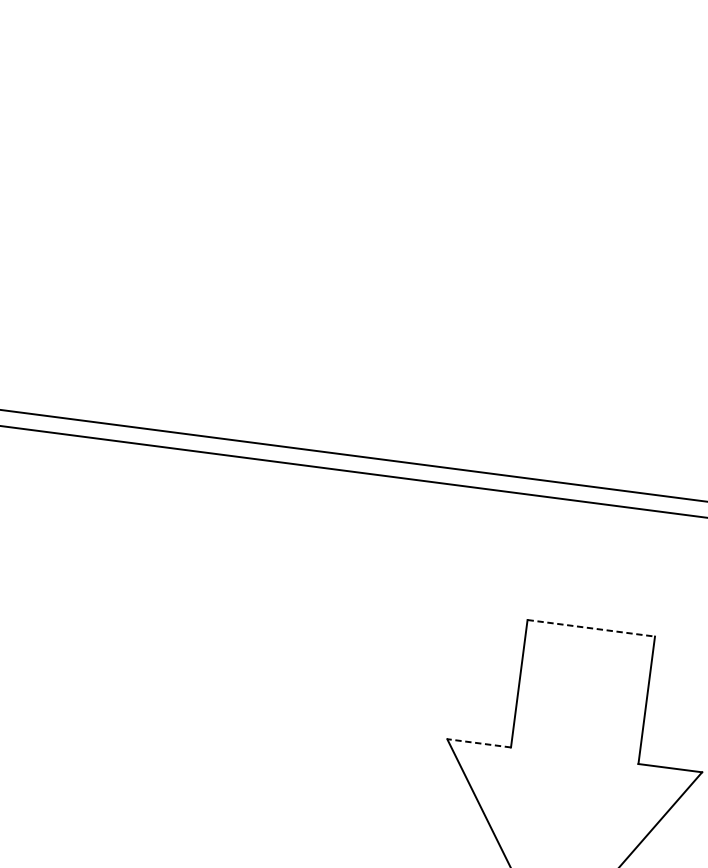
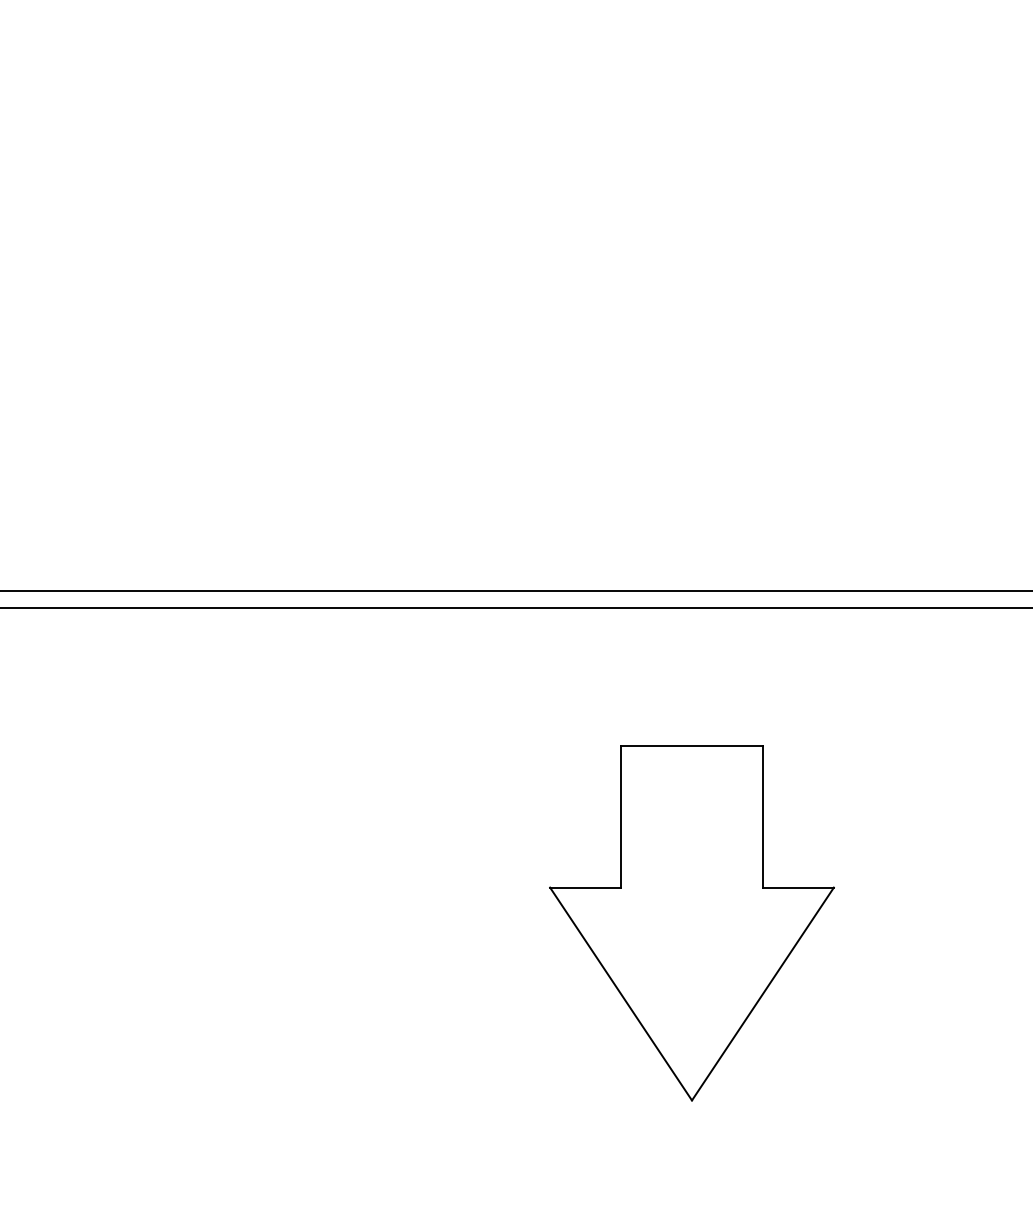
line: (591, 628) -> (692, 745), dashed -> solid
line: (479, 743) -> (585, 887), dashed -> solid

